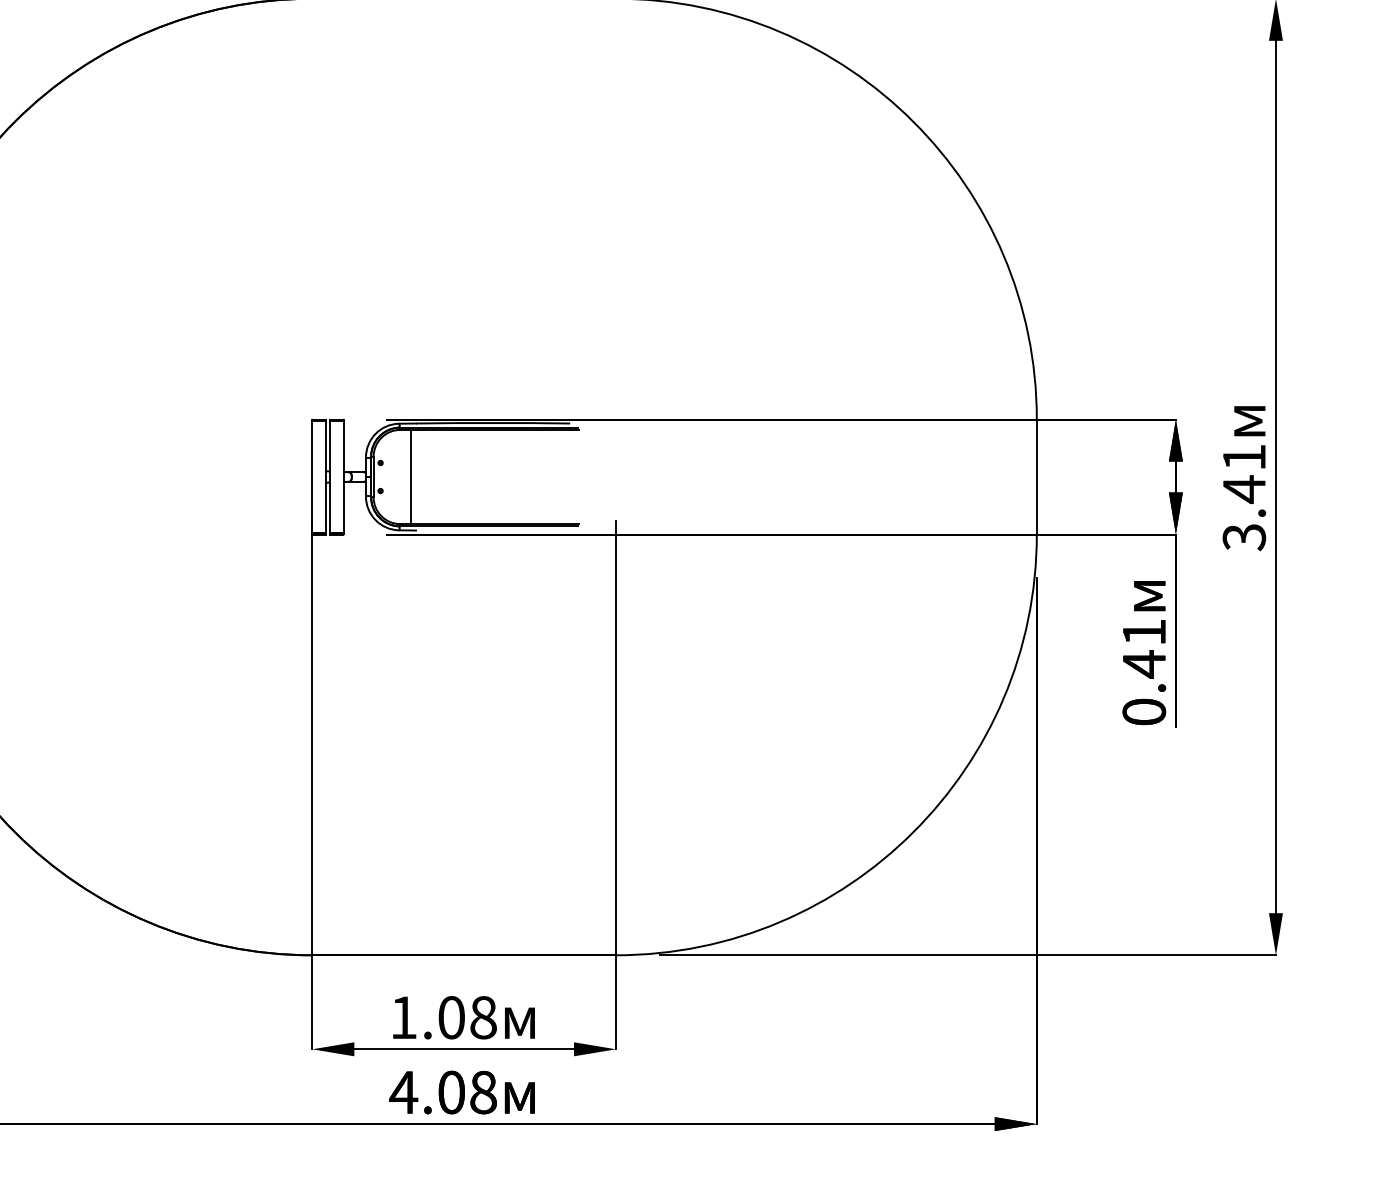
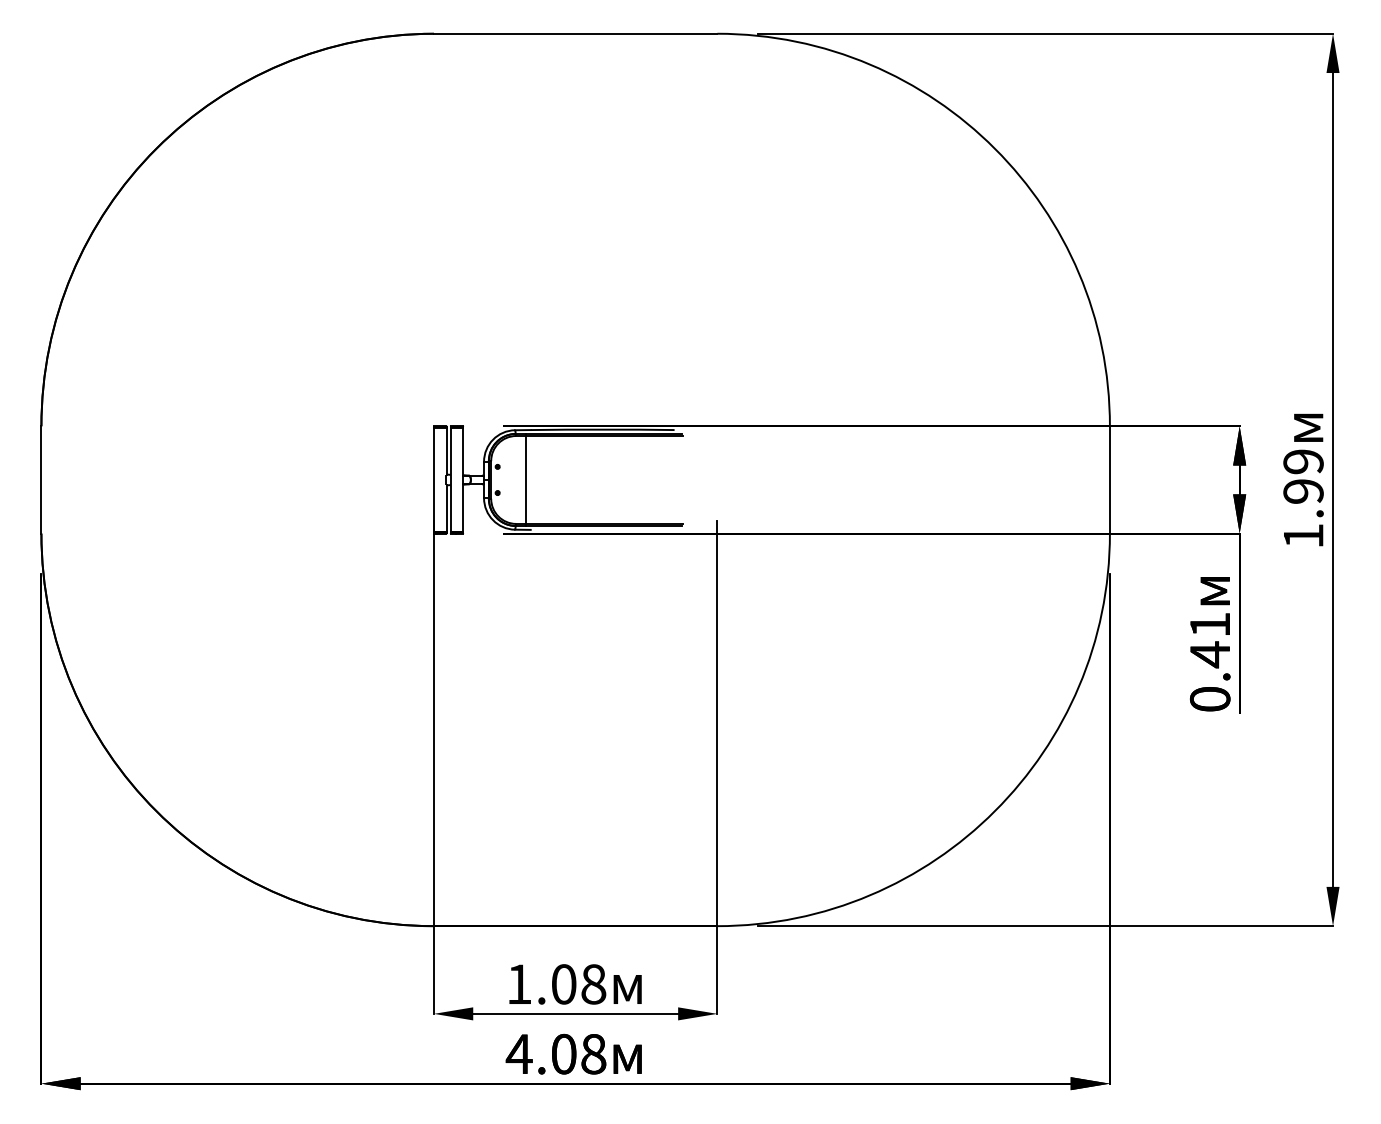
text: (1244, 497) -> (1303, 499), 3.41 -> 1.99

